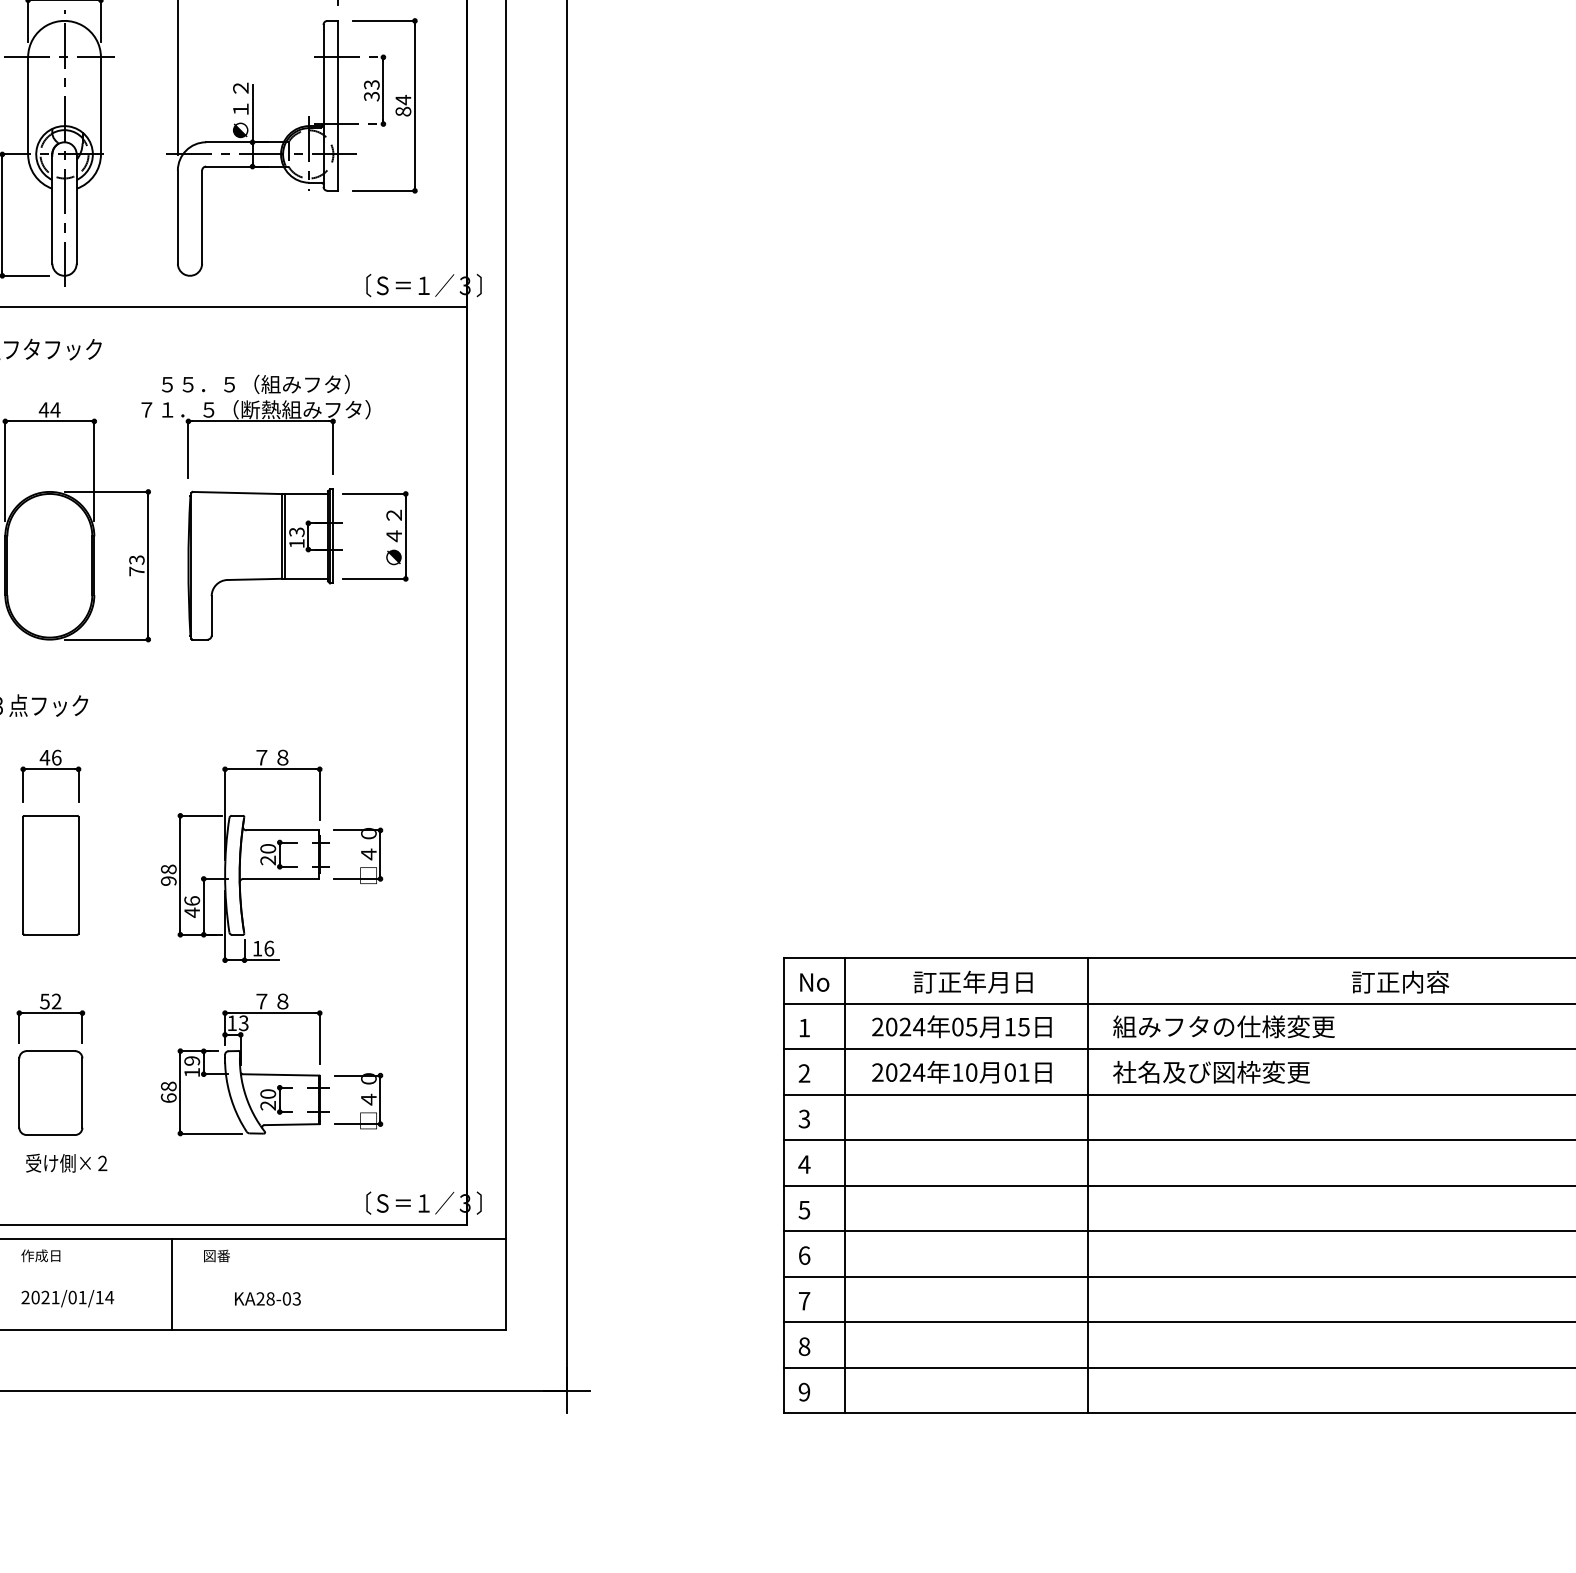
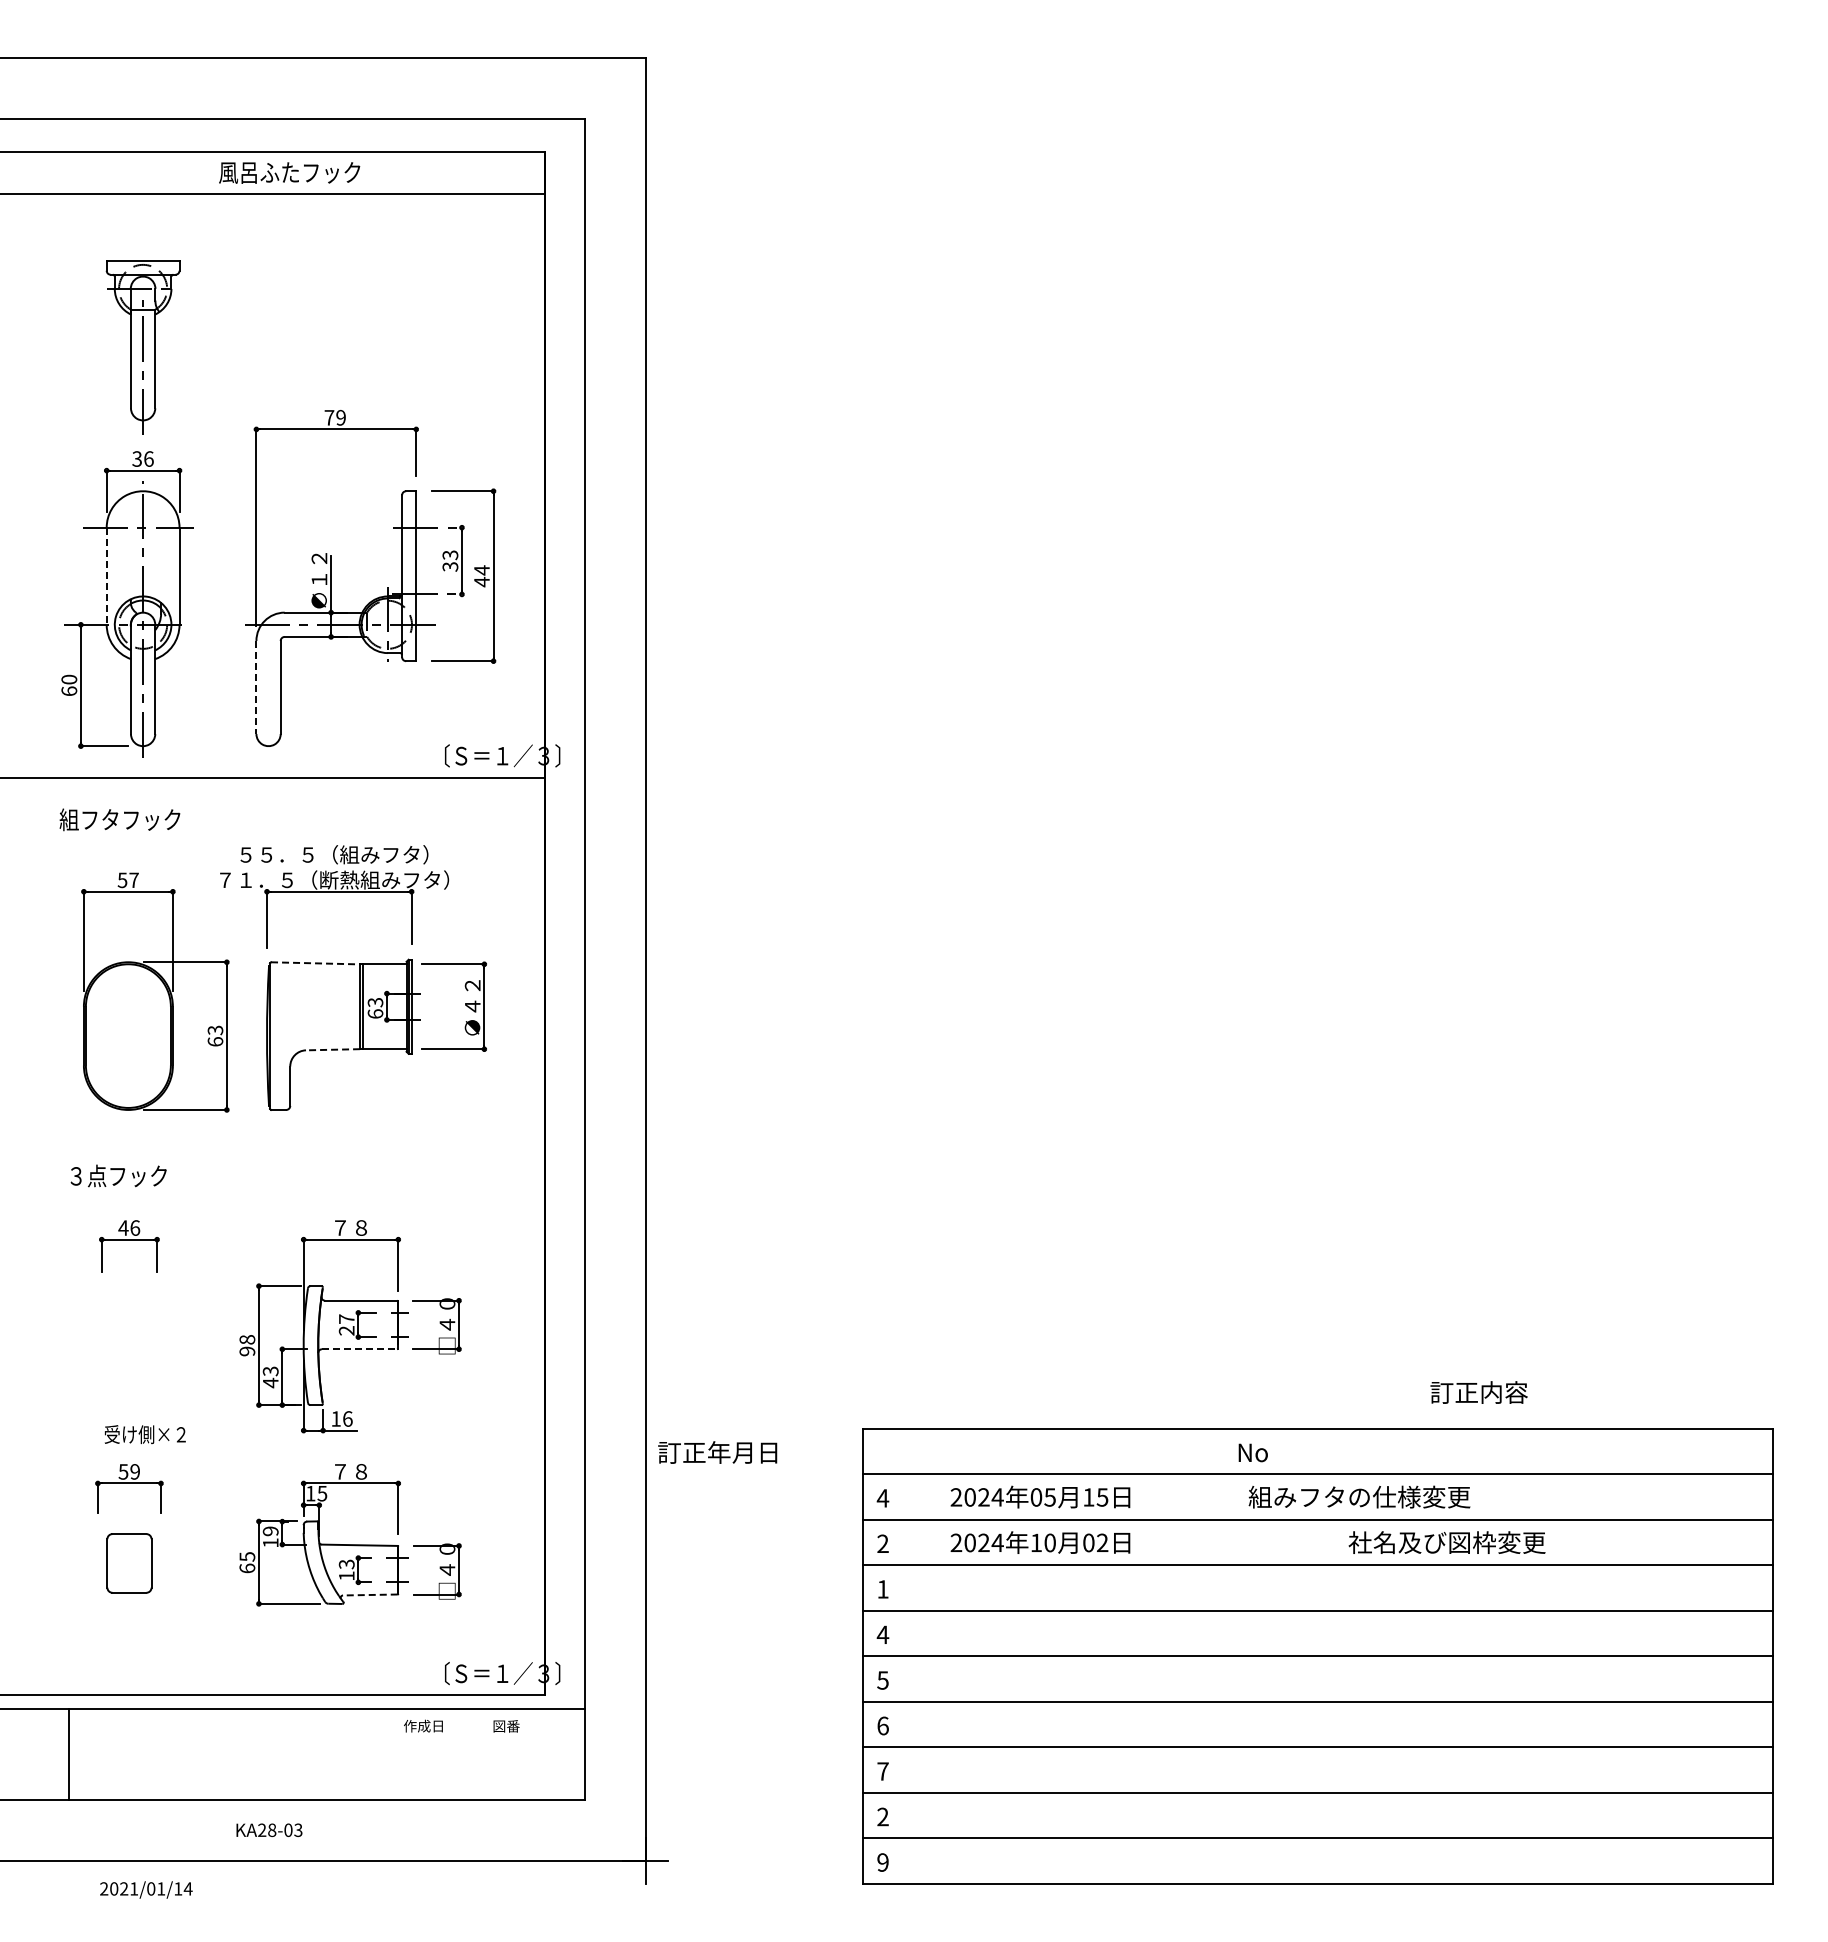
line: (27, 106) -> (106, 576), solid -> dashed
text: (402, 111) -> (481, 581), 84 -> 44
line: (177, 217) -> (256, 687), solid -> dashed
text: (49, 410) -> (128, 880), 44 -> 57
line: (236, 493) -> (315, 963), solid -> dashed
text: (296, 543) -> (375, 1013), 13 -> 63
text: (136, 571) -> (215, 1041), 73 -> 63
line: (253, 579) -> (332, 1049), solid -> dashed
text: (267, 848) -> (346, 1318), 20 -> 27
part: (50, 875) -> (129, 1345), removed
line: (280, 879) -> (359, 1349), solid -> dashed
text: (191, 901) -> (270, 1371), 46 -> 43
text: (813, 982) -> (1252, 1452), moved
text: (972, 982) -> (717, 1452), moved
text: (1399, 982) -> (1478, 1392), moved
text: (55, 1001) -> (134, 1471), 52 -> 59
text: (243, 1022) -> (322, 1492), 13 -> 15
text: (1223, 1026) -> (1359, 1496), moved
text: (803, 1028) -> (882, 1498), 1 -> 4
text: (1023, 1072) -> (1102, 1542), 01 -> 02
text: (1210, 1072) -> (1446, 1542), moved
text: (168, 1086) -> (247, 1556), 68 -> 65
part: (50, 1093) -> (129, 1563), size x0.7
text: (267, 1099) -> (346, 1569), 20 -> 13
text: (803, 1119) -> (882, 1589), 3 -> 1
line: (290, 1125) -> (369, 1595), solid -> dashed
text: (65, 1163) -> (144, 1434), moved
line: (844, 1185) -> (923, 1655), removed
line: (1087, 1185) -> (1166, 1655), removed
text: (40, 1255) -> (423, 1725), moved
text: (216, 1256) -> (506, 1726), moved
line: (172, 1284) -> (251, 1754), removed
text: (67, 1298) -> (146, 1889), moved
text: (267, 1298) -> (269, 1829), moved
text: (803, 1346) -> (882, 1816), 8 -> 2

